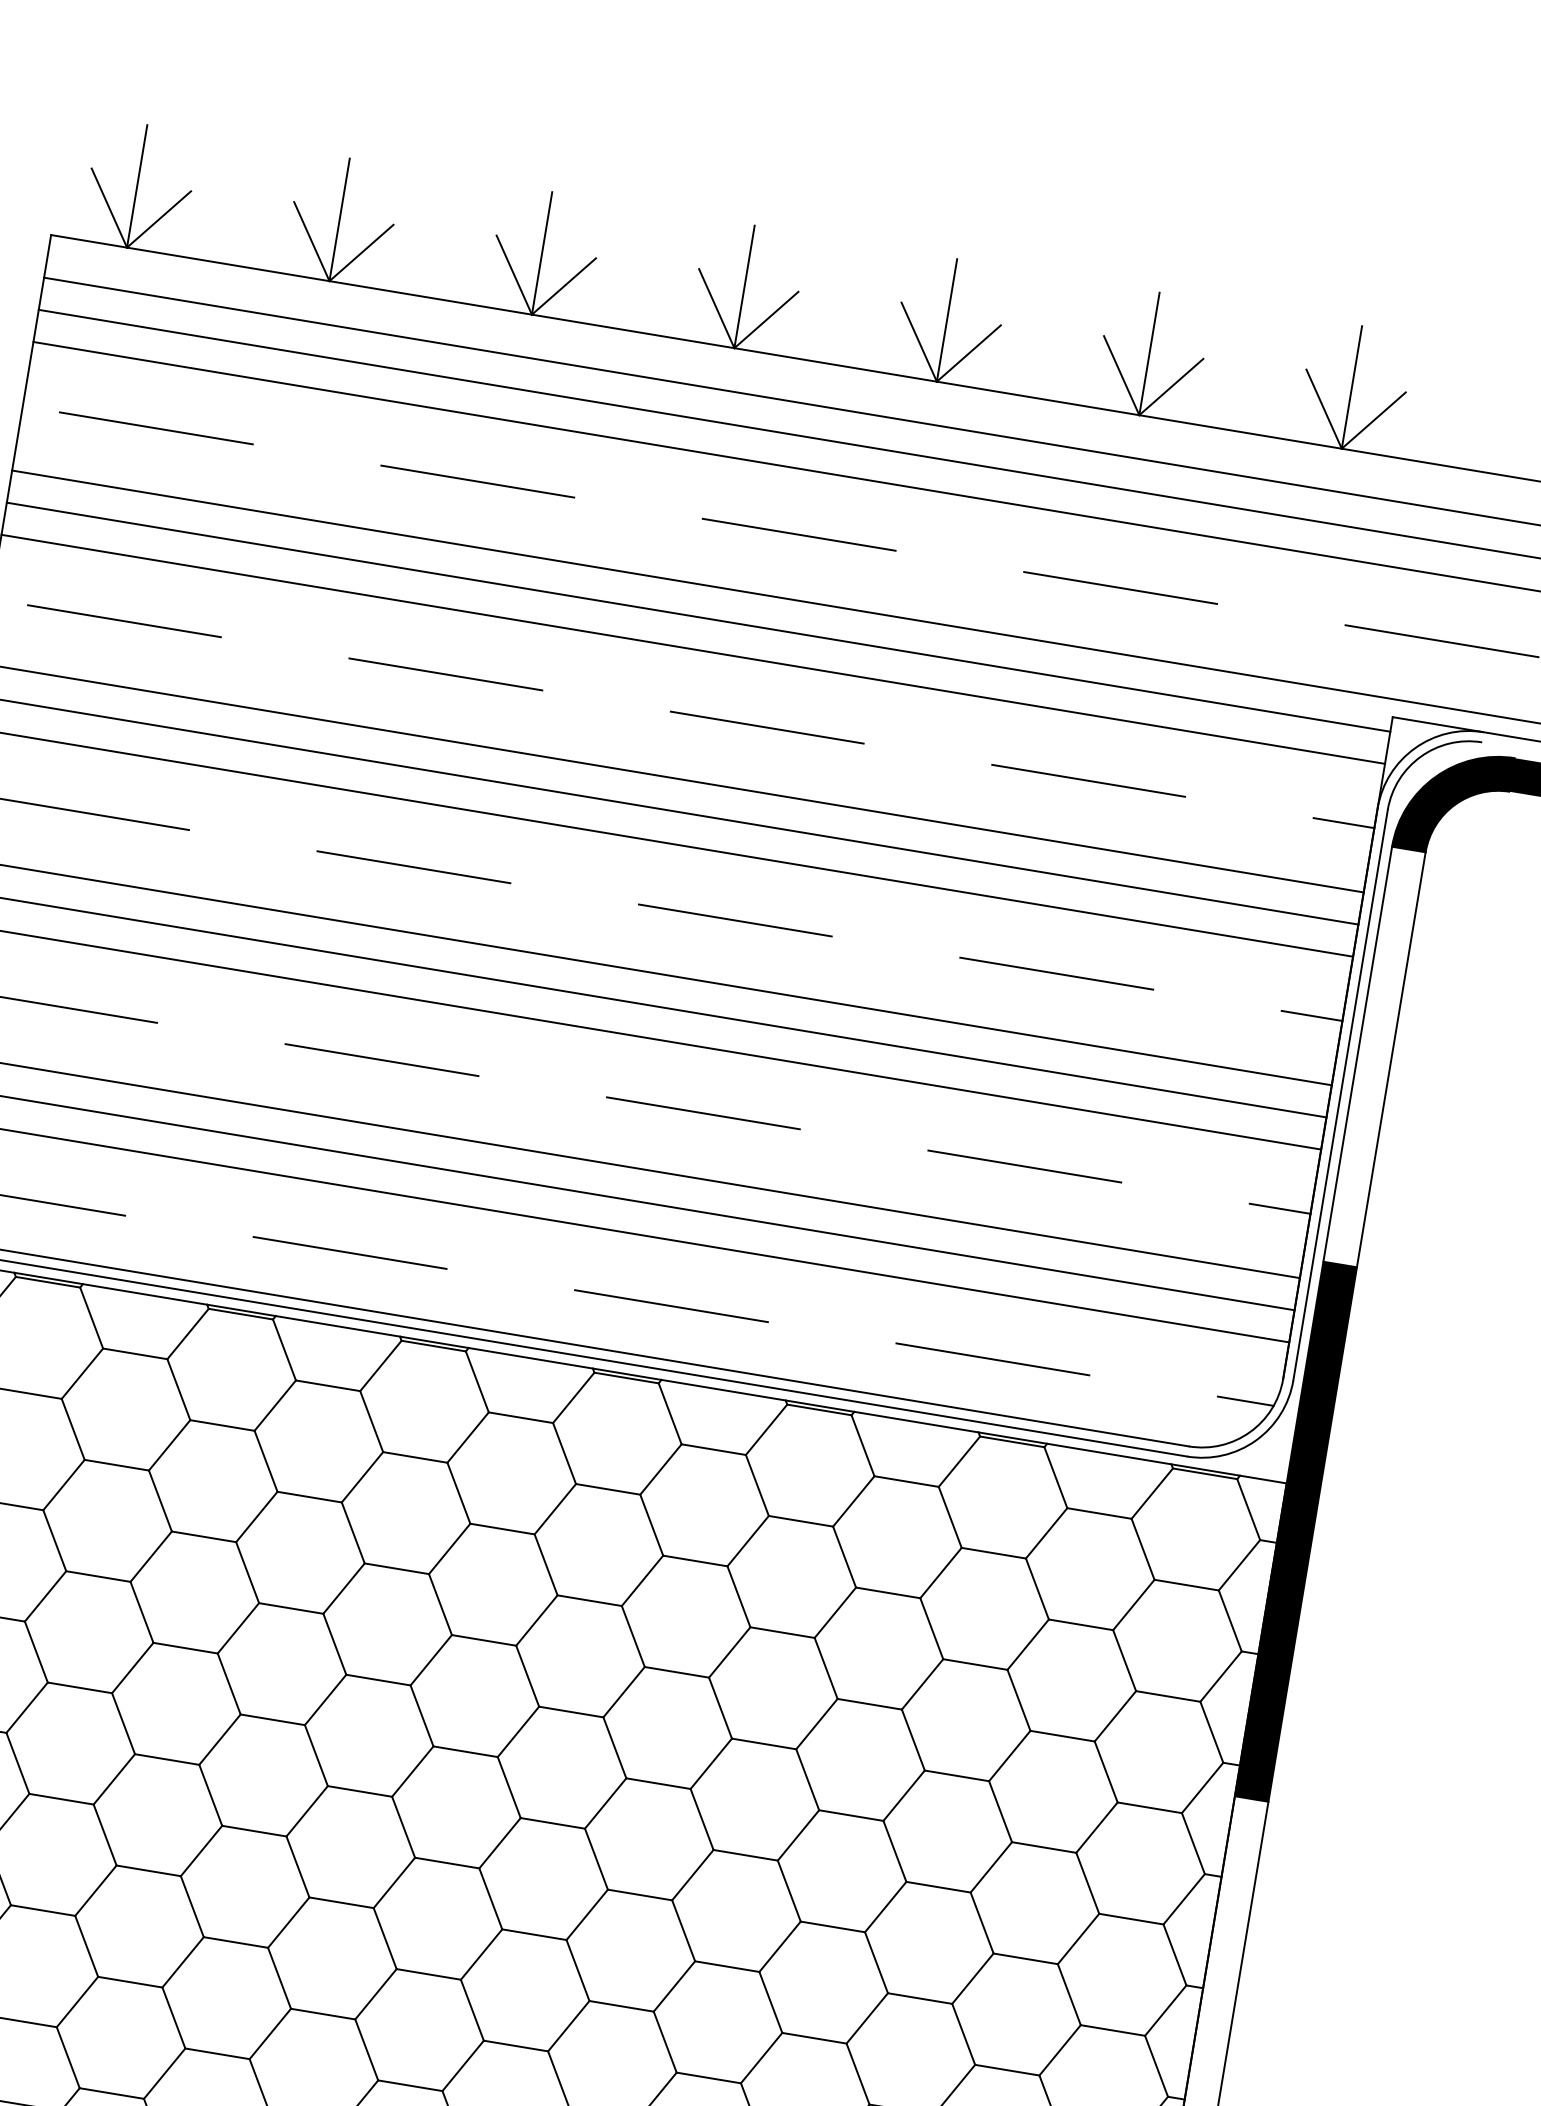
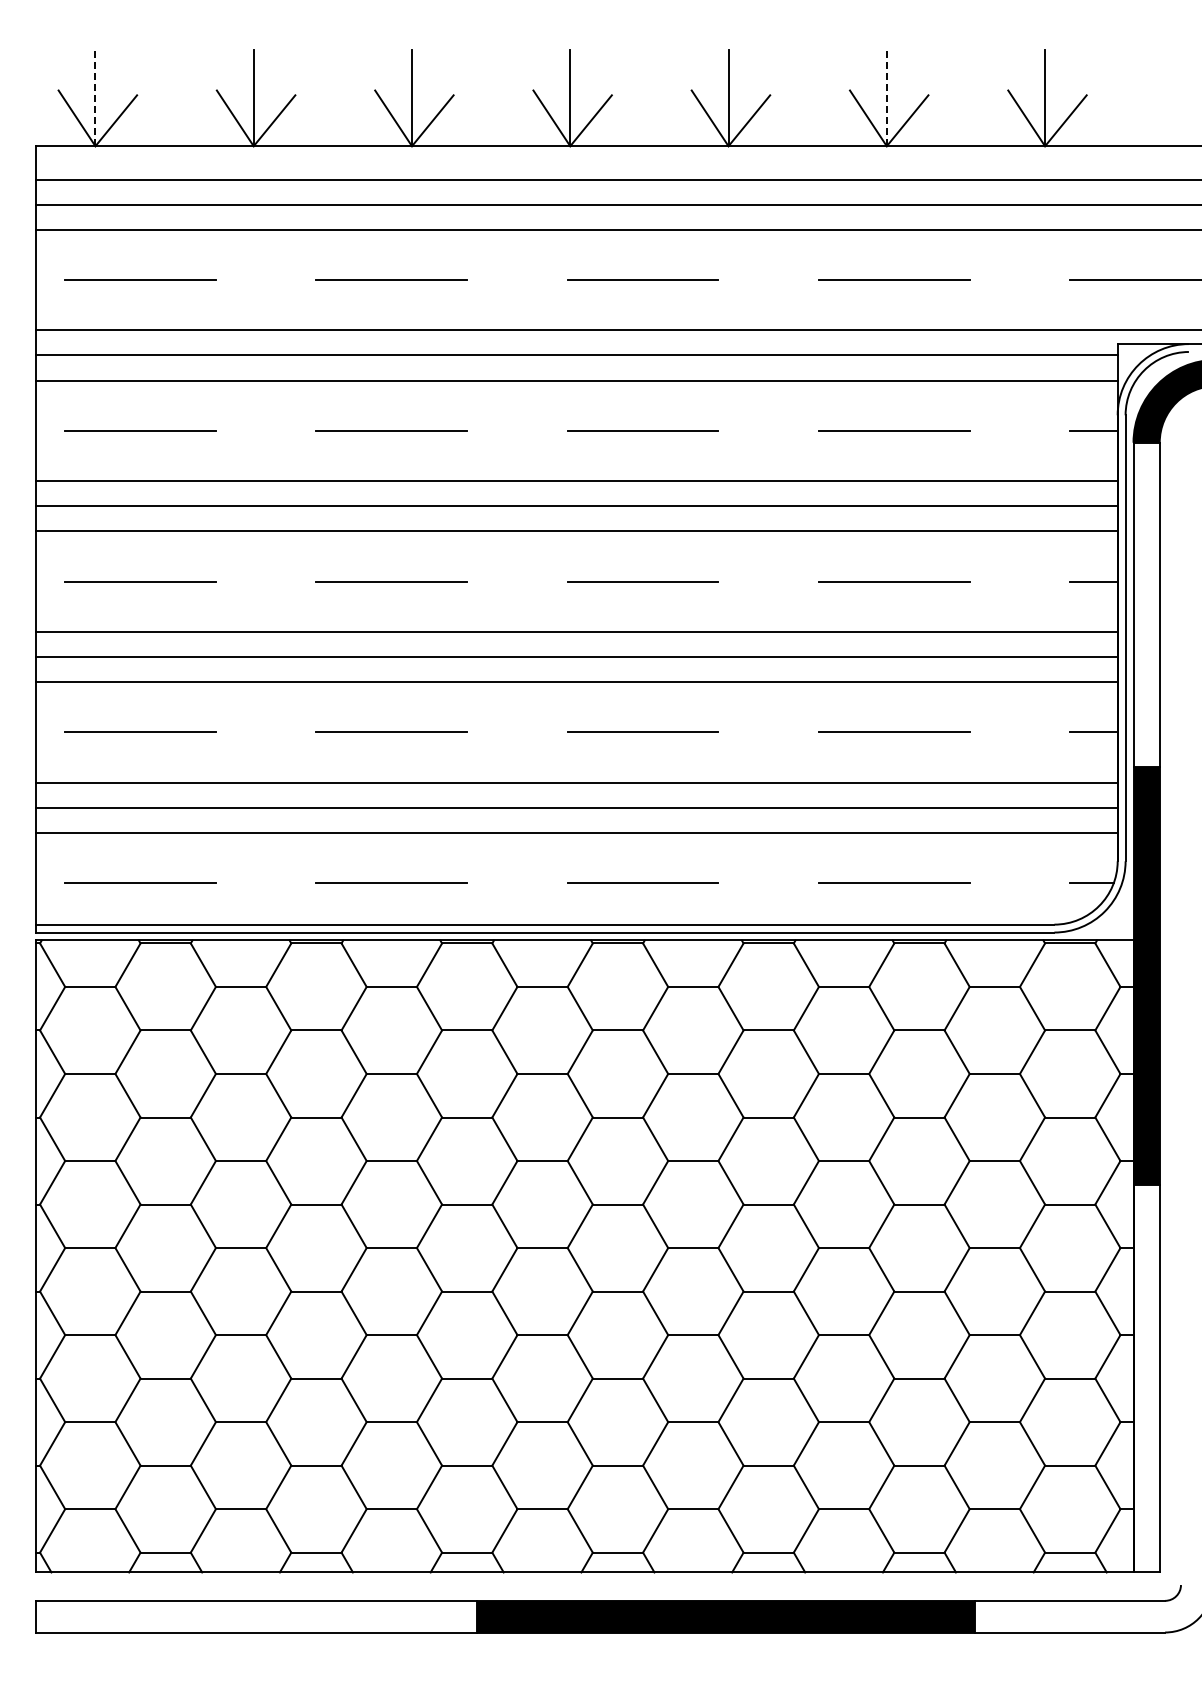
line: (137, 186) -> (95, 98), solid -> dashed
line: (1149, 354) -> (886, 98), solid -> dashed

